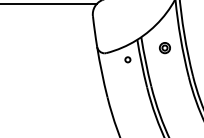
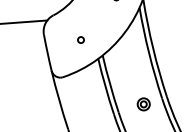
part: (164, 48) -> (143, 104), moved
circle: (127, 59) -> (80, 39), moved

